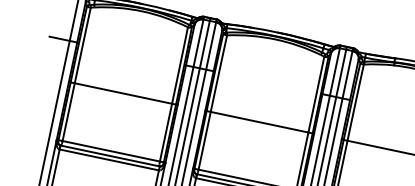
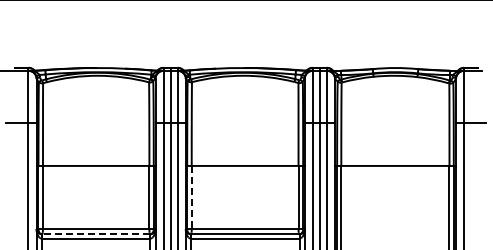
line: (204, 140) -> (191, 197), solid -> dashed
line: (109, 156) -> (95, 234), solid -> dashed

